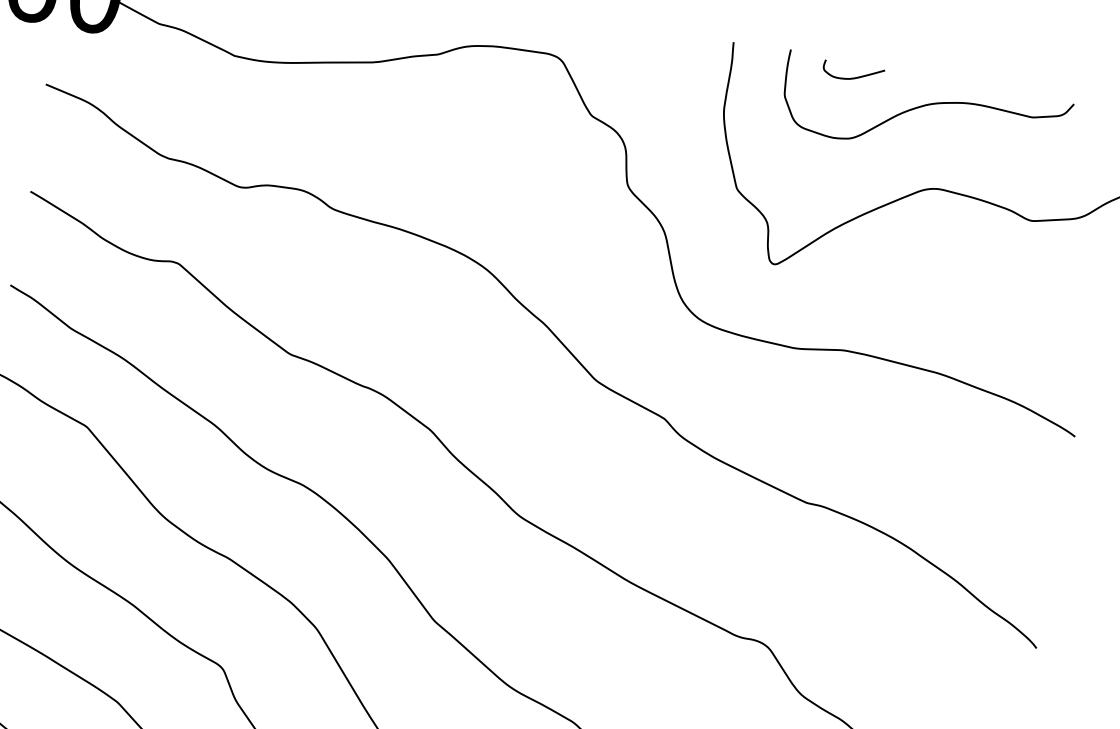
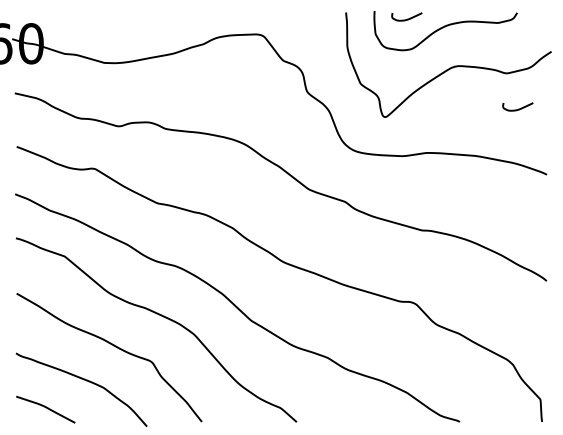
curve: (1042, 294) -> (518, 108), added

